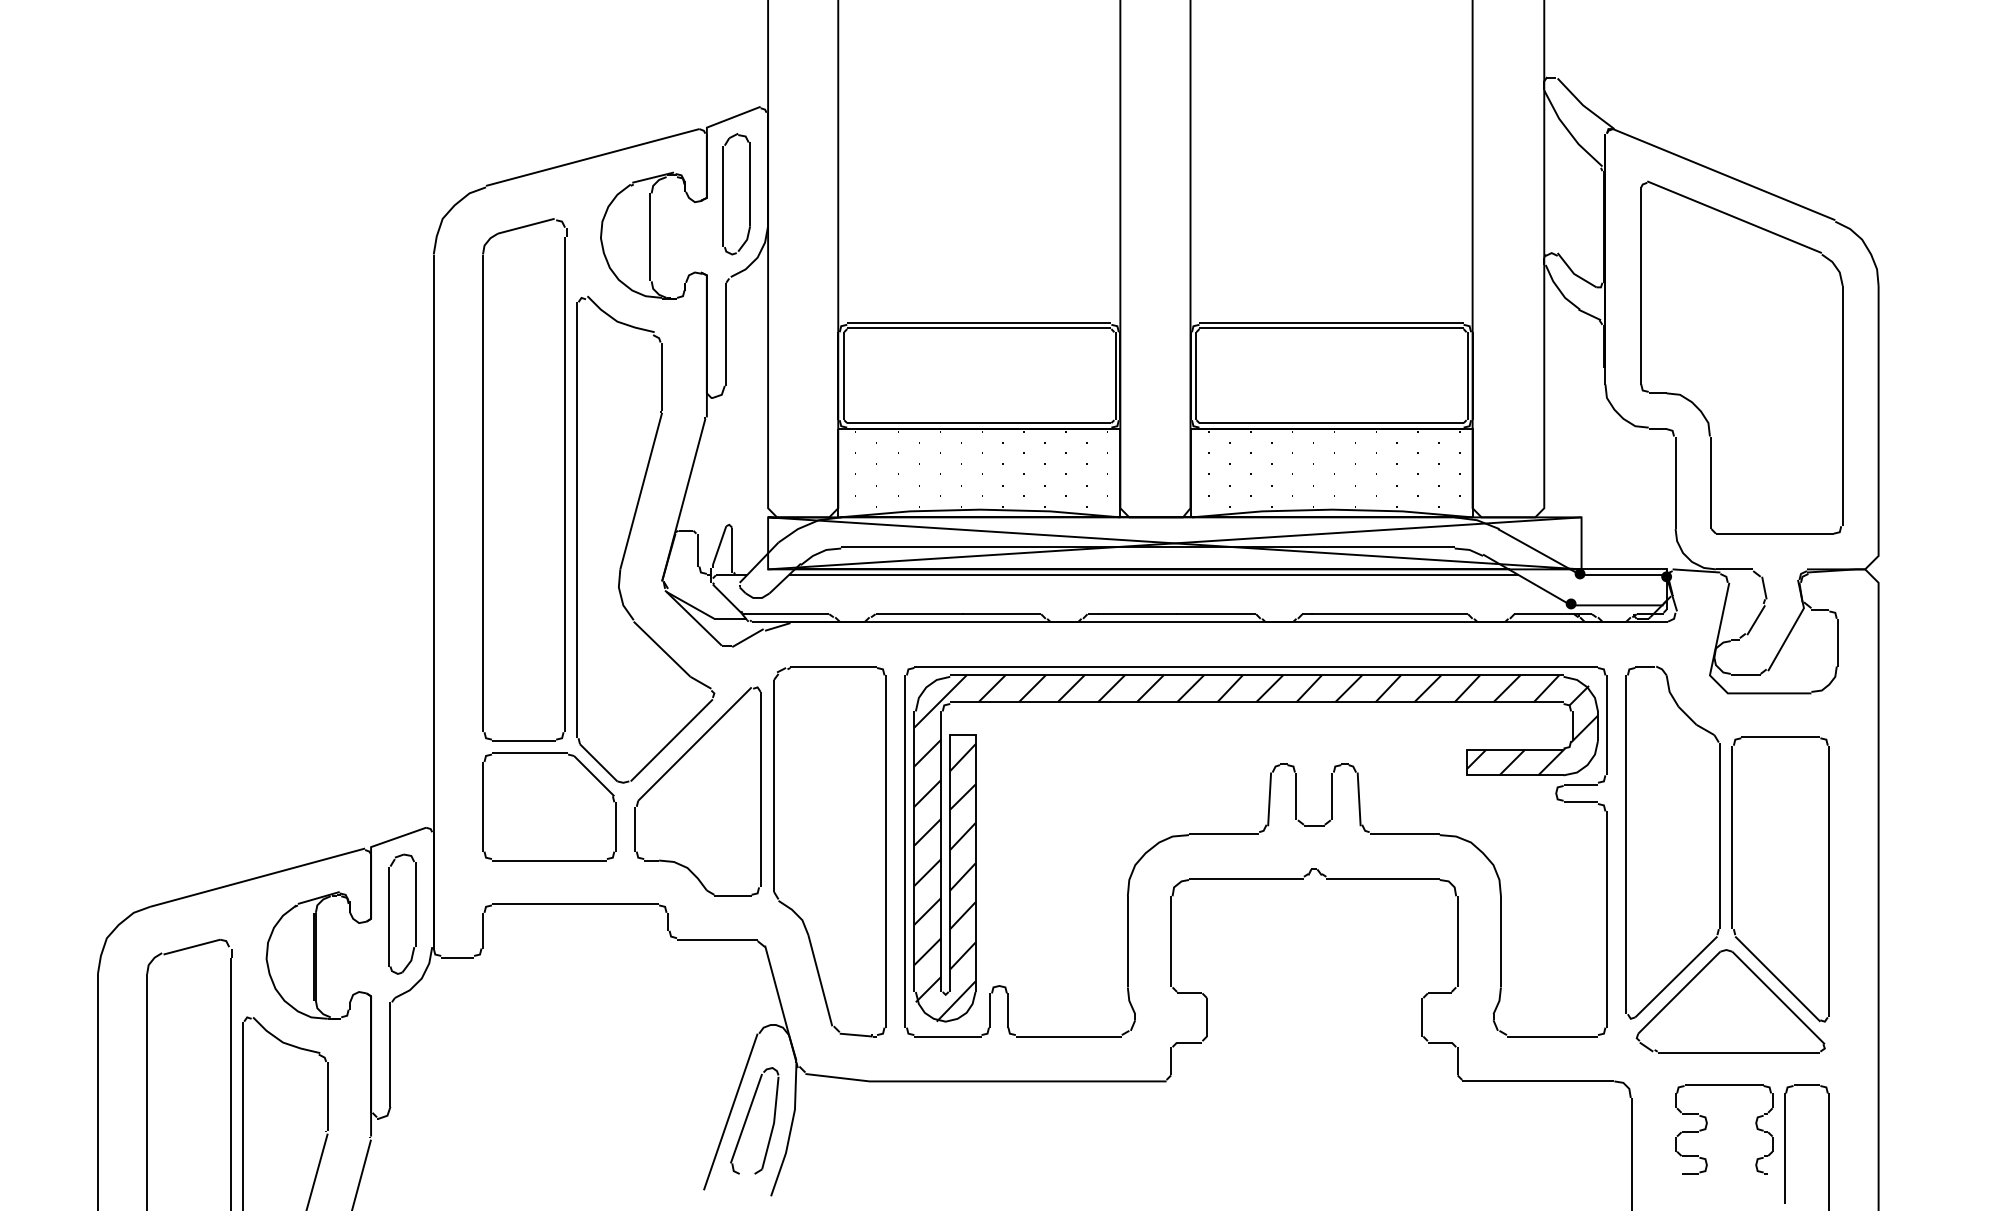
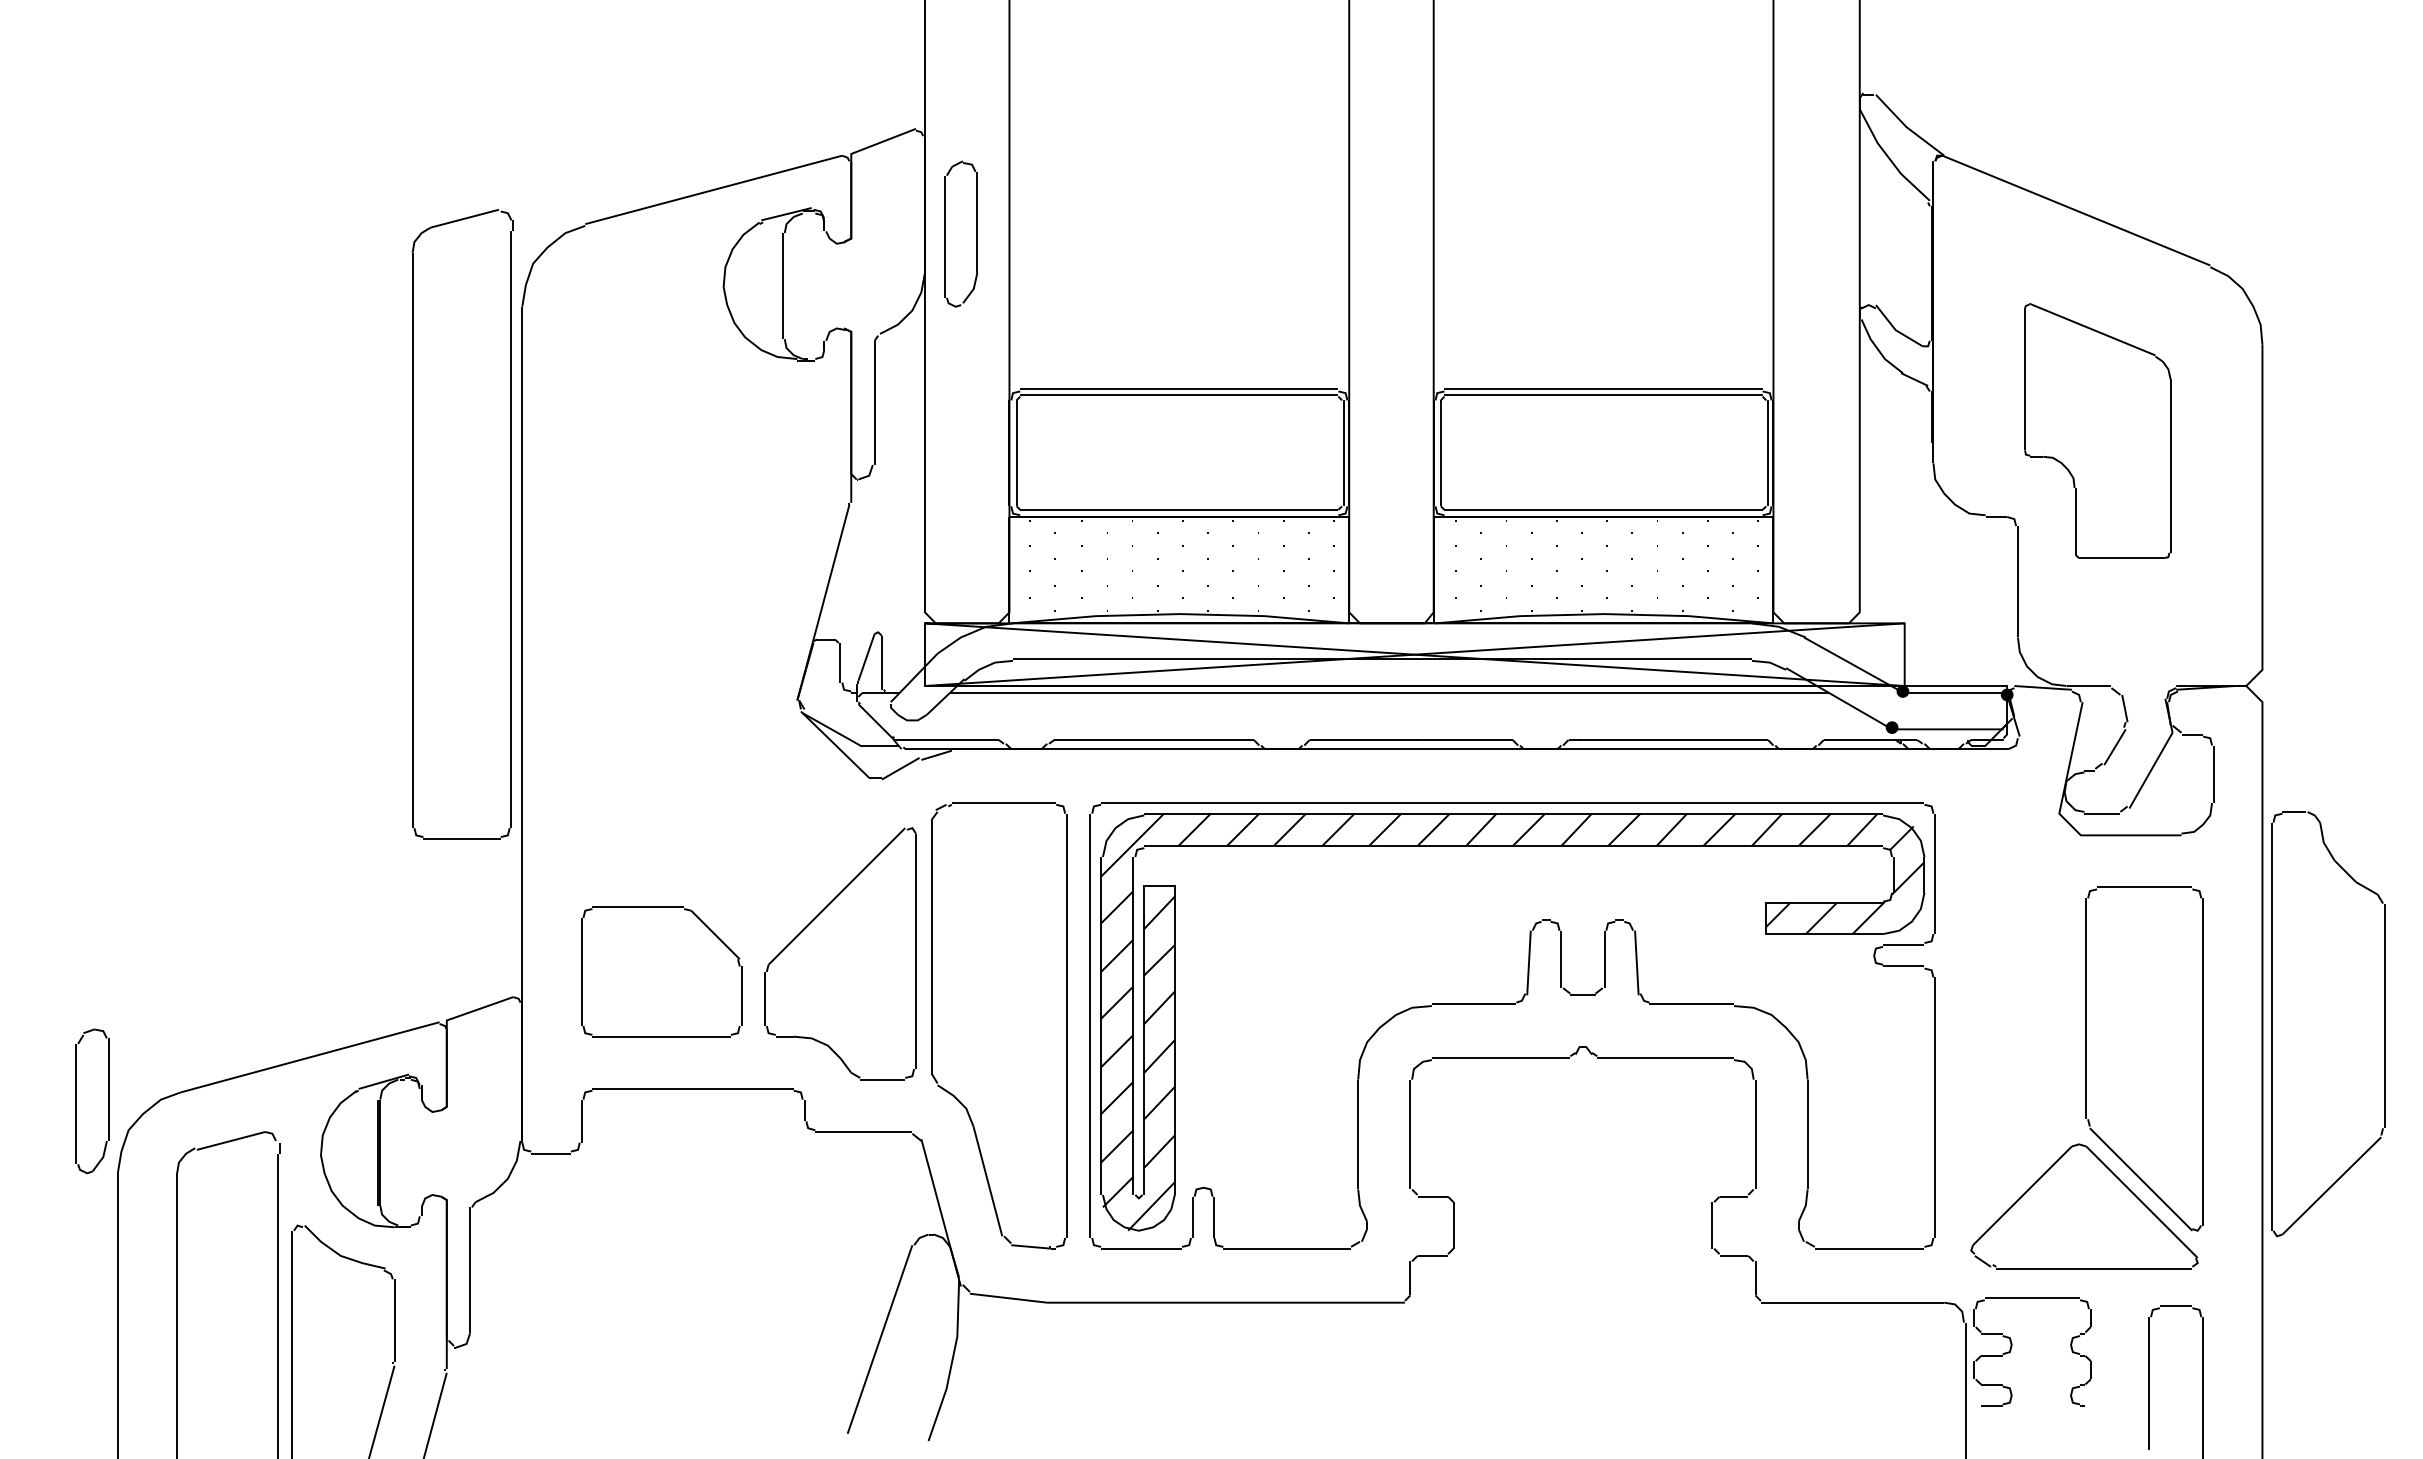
part: (749, 193) -> (976, 233), moved
part: (1741, 357) -> (2097, 430), size x0.6
part: (564, 480) -> (510, 524), moved
part: (630, 534) -> (759, 643), removed
part: (1627, 842) -> (2272, 1024), moved
part: (402, 914) -> (92, 1101), moved
part: (747, 1117) -> (900, 1346), removed
part: (1707, 1124) -> (2012, 1346), moved

